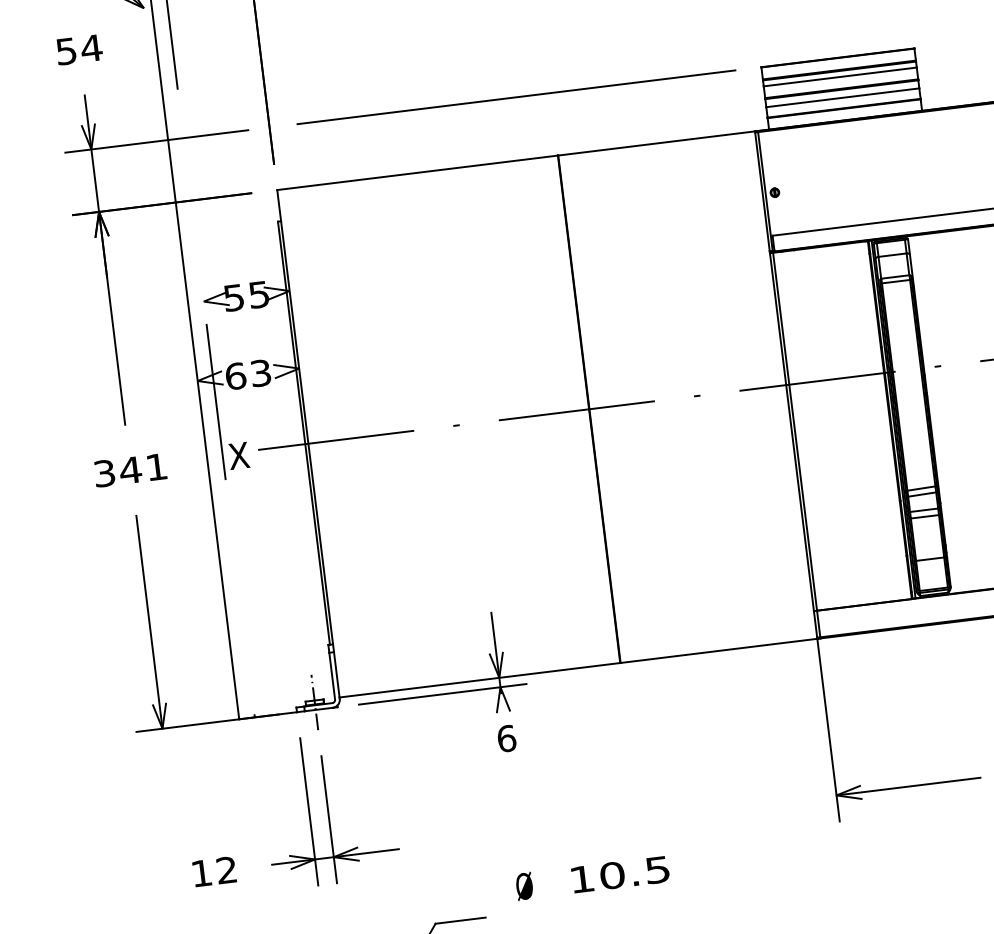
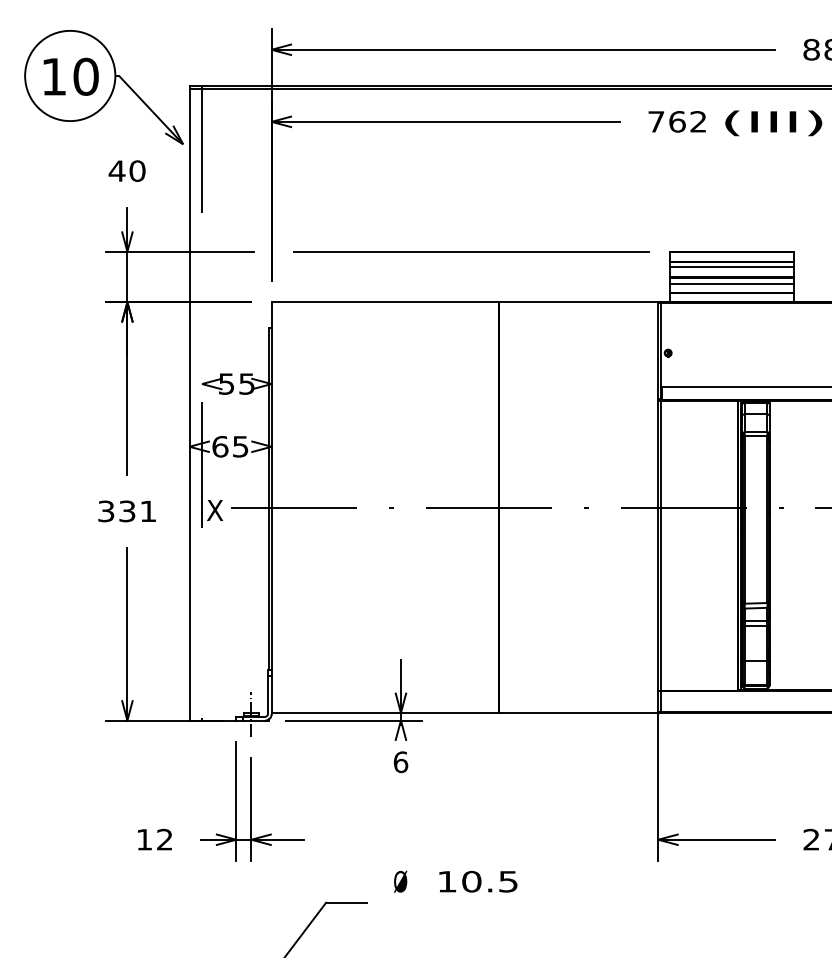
text: (77, 49) -> (126, 170), 54 -> 40
text: (260, 371) -> (240, 445), 63 -> 65
text: (130, 470) -> (127, 511), 341 -> 331

